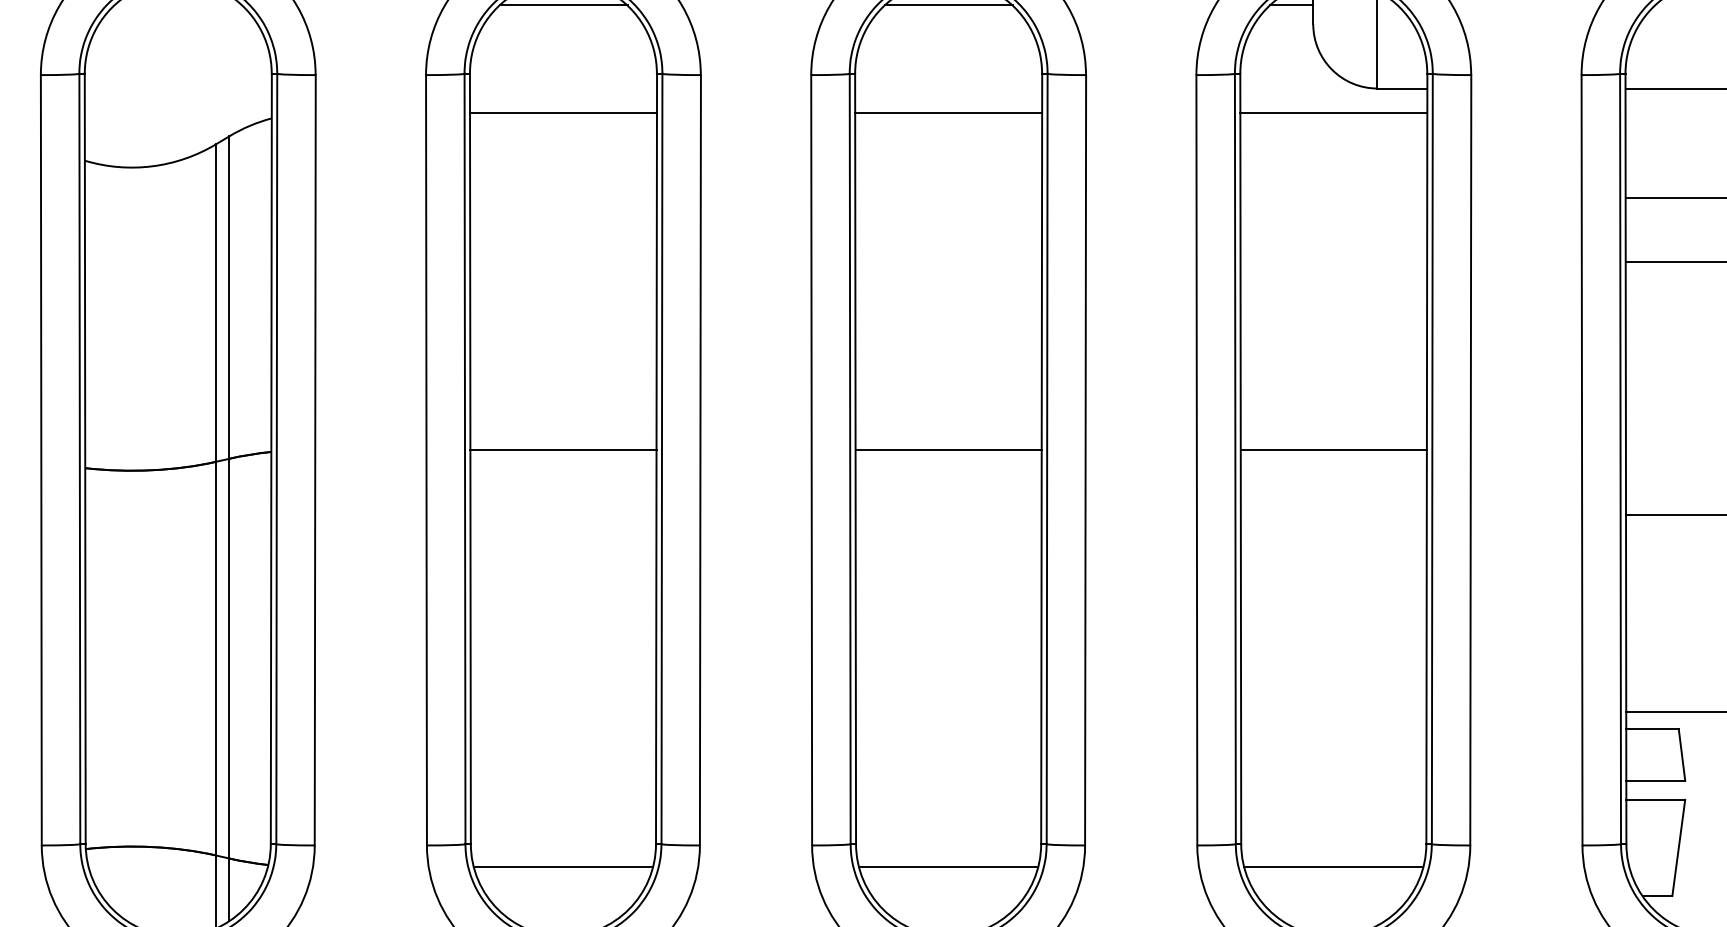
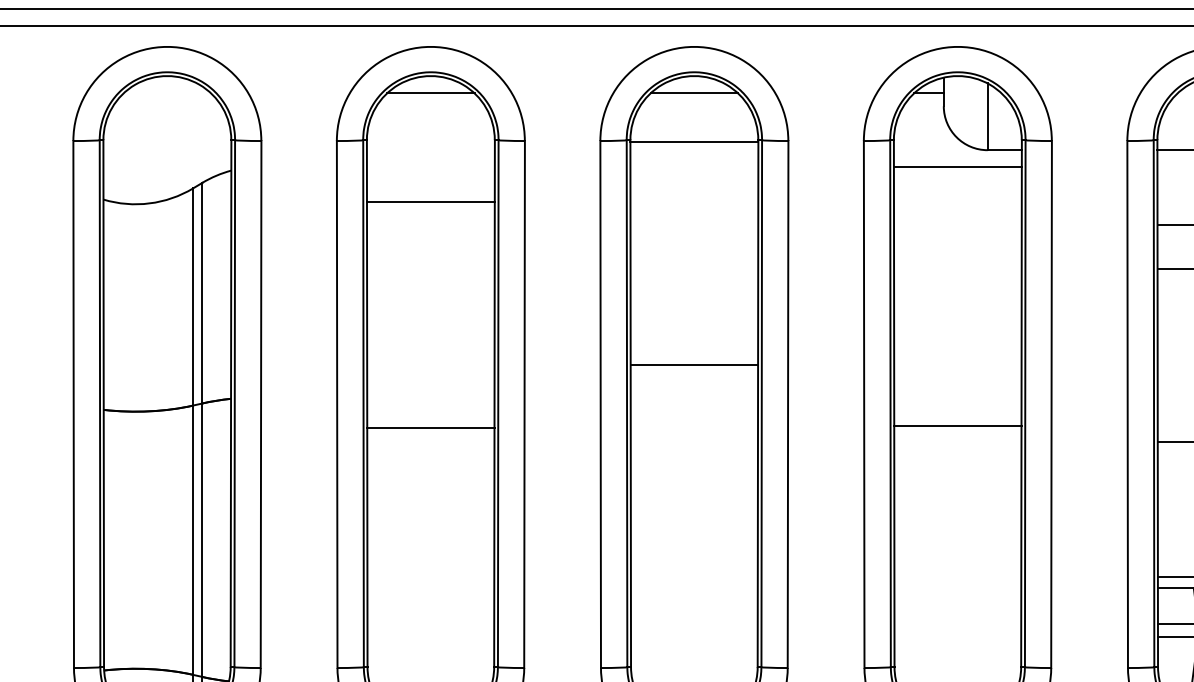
line: (562, 112) -> (430, 201), moved
line: (948, 112) -> (694, 141), moved
line: (562, 450) -> (430, 428), moved
line: (948, 450) -> (694, 365), moved
line: (1333, 450) -> (957, 426), moved

